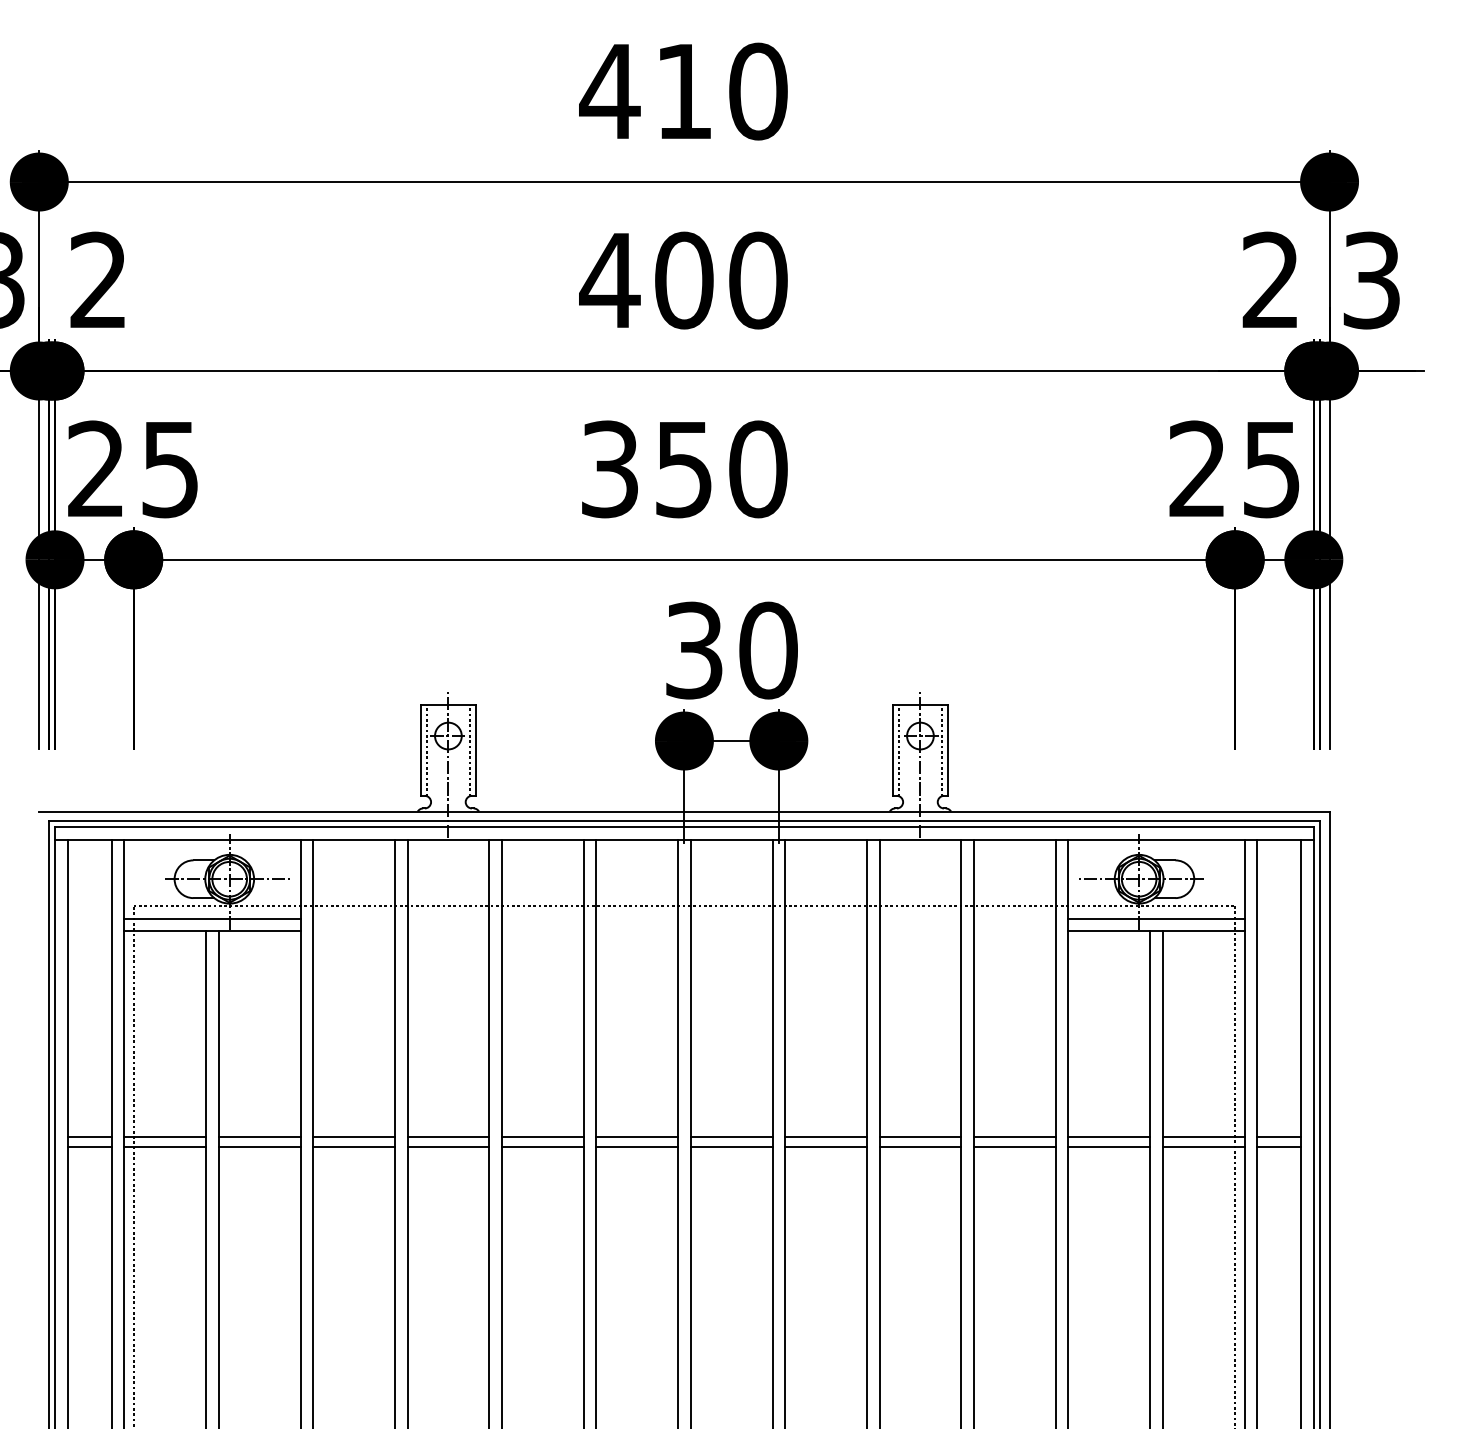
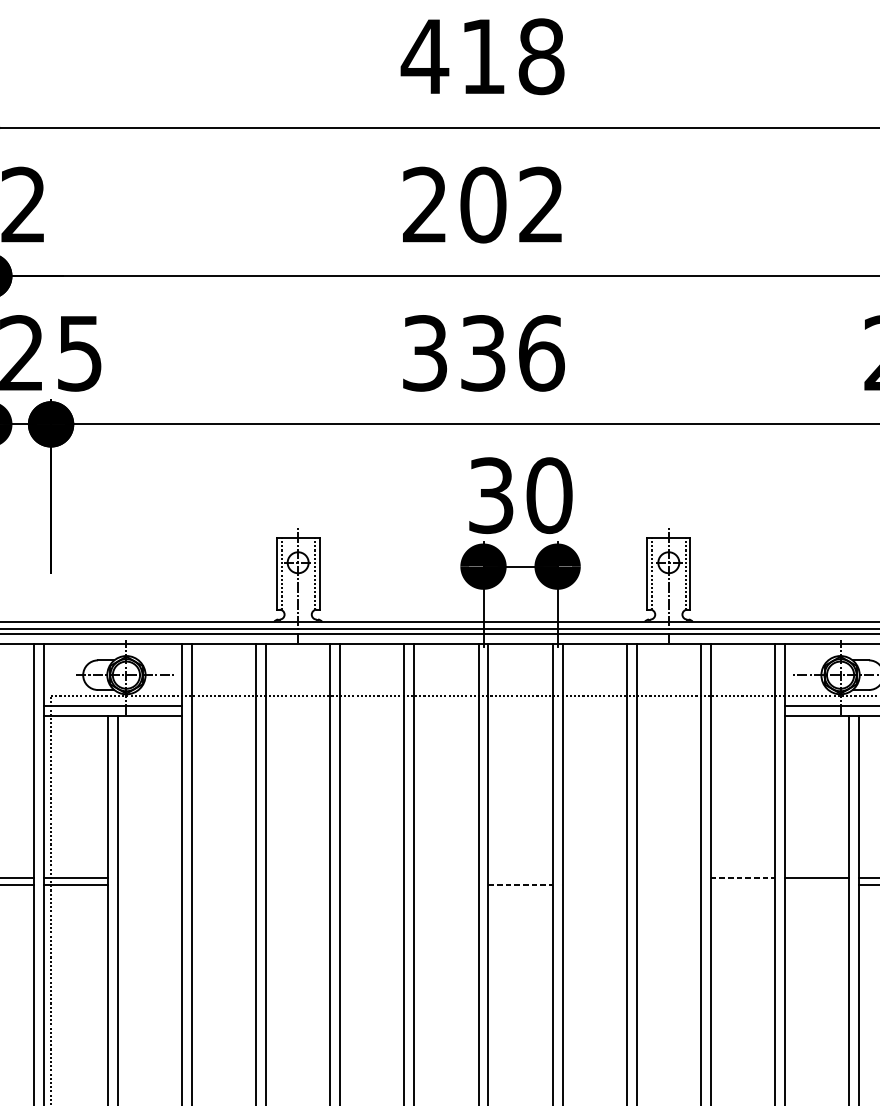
text: (758, 91) -> (541, 56), 410 -> 418
text: (683, 280) -> (482, 205), 400 -> 202
text: (722, 469) -> (513, 353), 350 -> 336
line: (259, 1137) -> (149, 877), removed
line: (353, 1137) -> (223, 877), removed
line: (448, 1137) -> (298, 877), removed
line: (542, 1137) -> (372, 877), removed
line: (637, 1137) -> (446, 877), removed
line: (731, 1137) -> (520, 877), removed
line: (825, 1137) -> (594, 877), removed
line: (920, 1137) -> (668, 877), removed
line: (1014, 1137) -> (742, 877), solid -> dashed
line: (259, 1146) -> (149, 885), removed
line: (353, 1146) -> (223, 885), removed
line: (448, 1146) -> (298, 885), removed
line: (542, 1146) -> (372, 885), removed
line: (637, 1146) -> (446, 885), removed
line: (731, 1146) -> (520, 885), solid -> dashed
line: (825, 1146) -> (594, 885), removed
line: (920, 1146) -> (668, 885), removed
line: (1014, 1146) -> (742, 885), removed
line: (1109, 1146) -> (817, 885), removed

